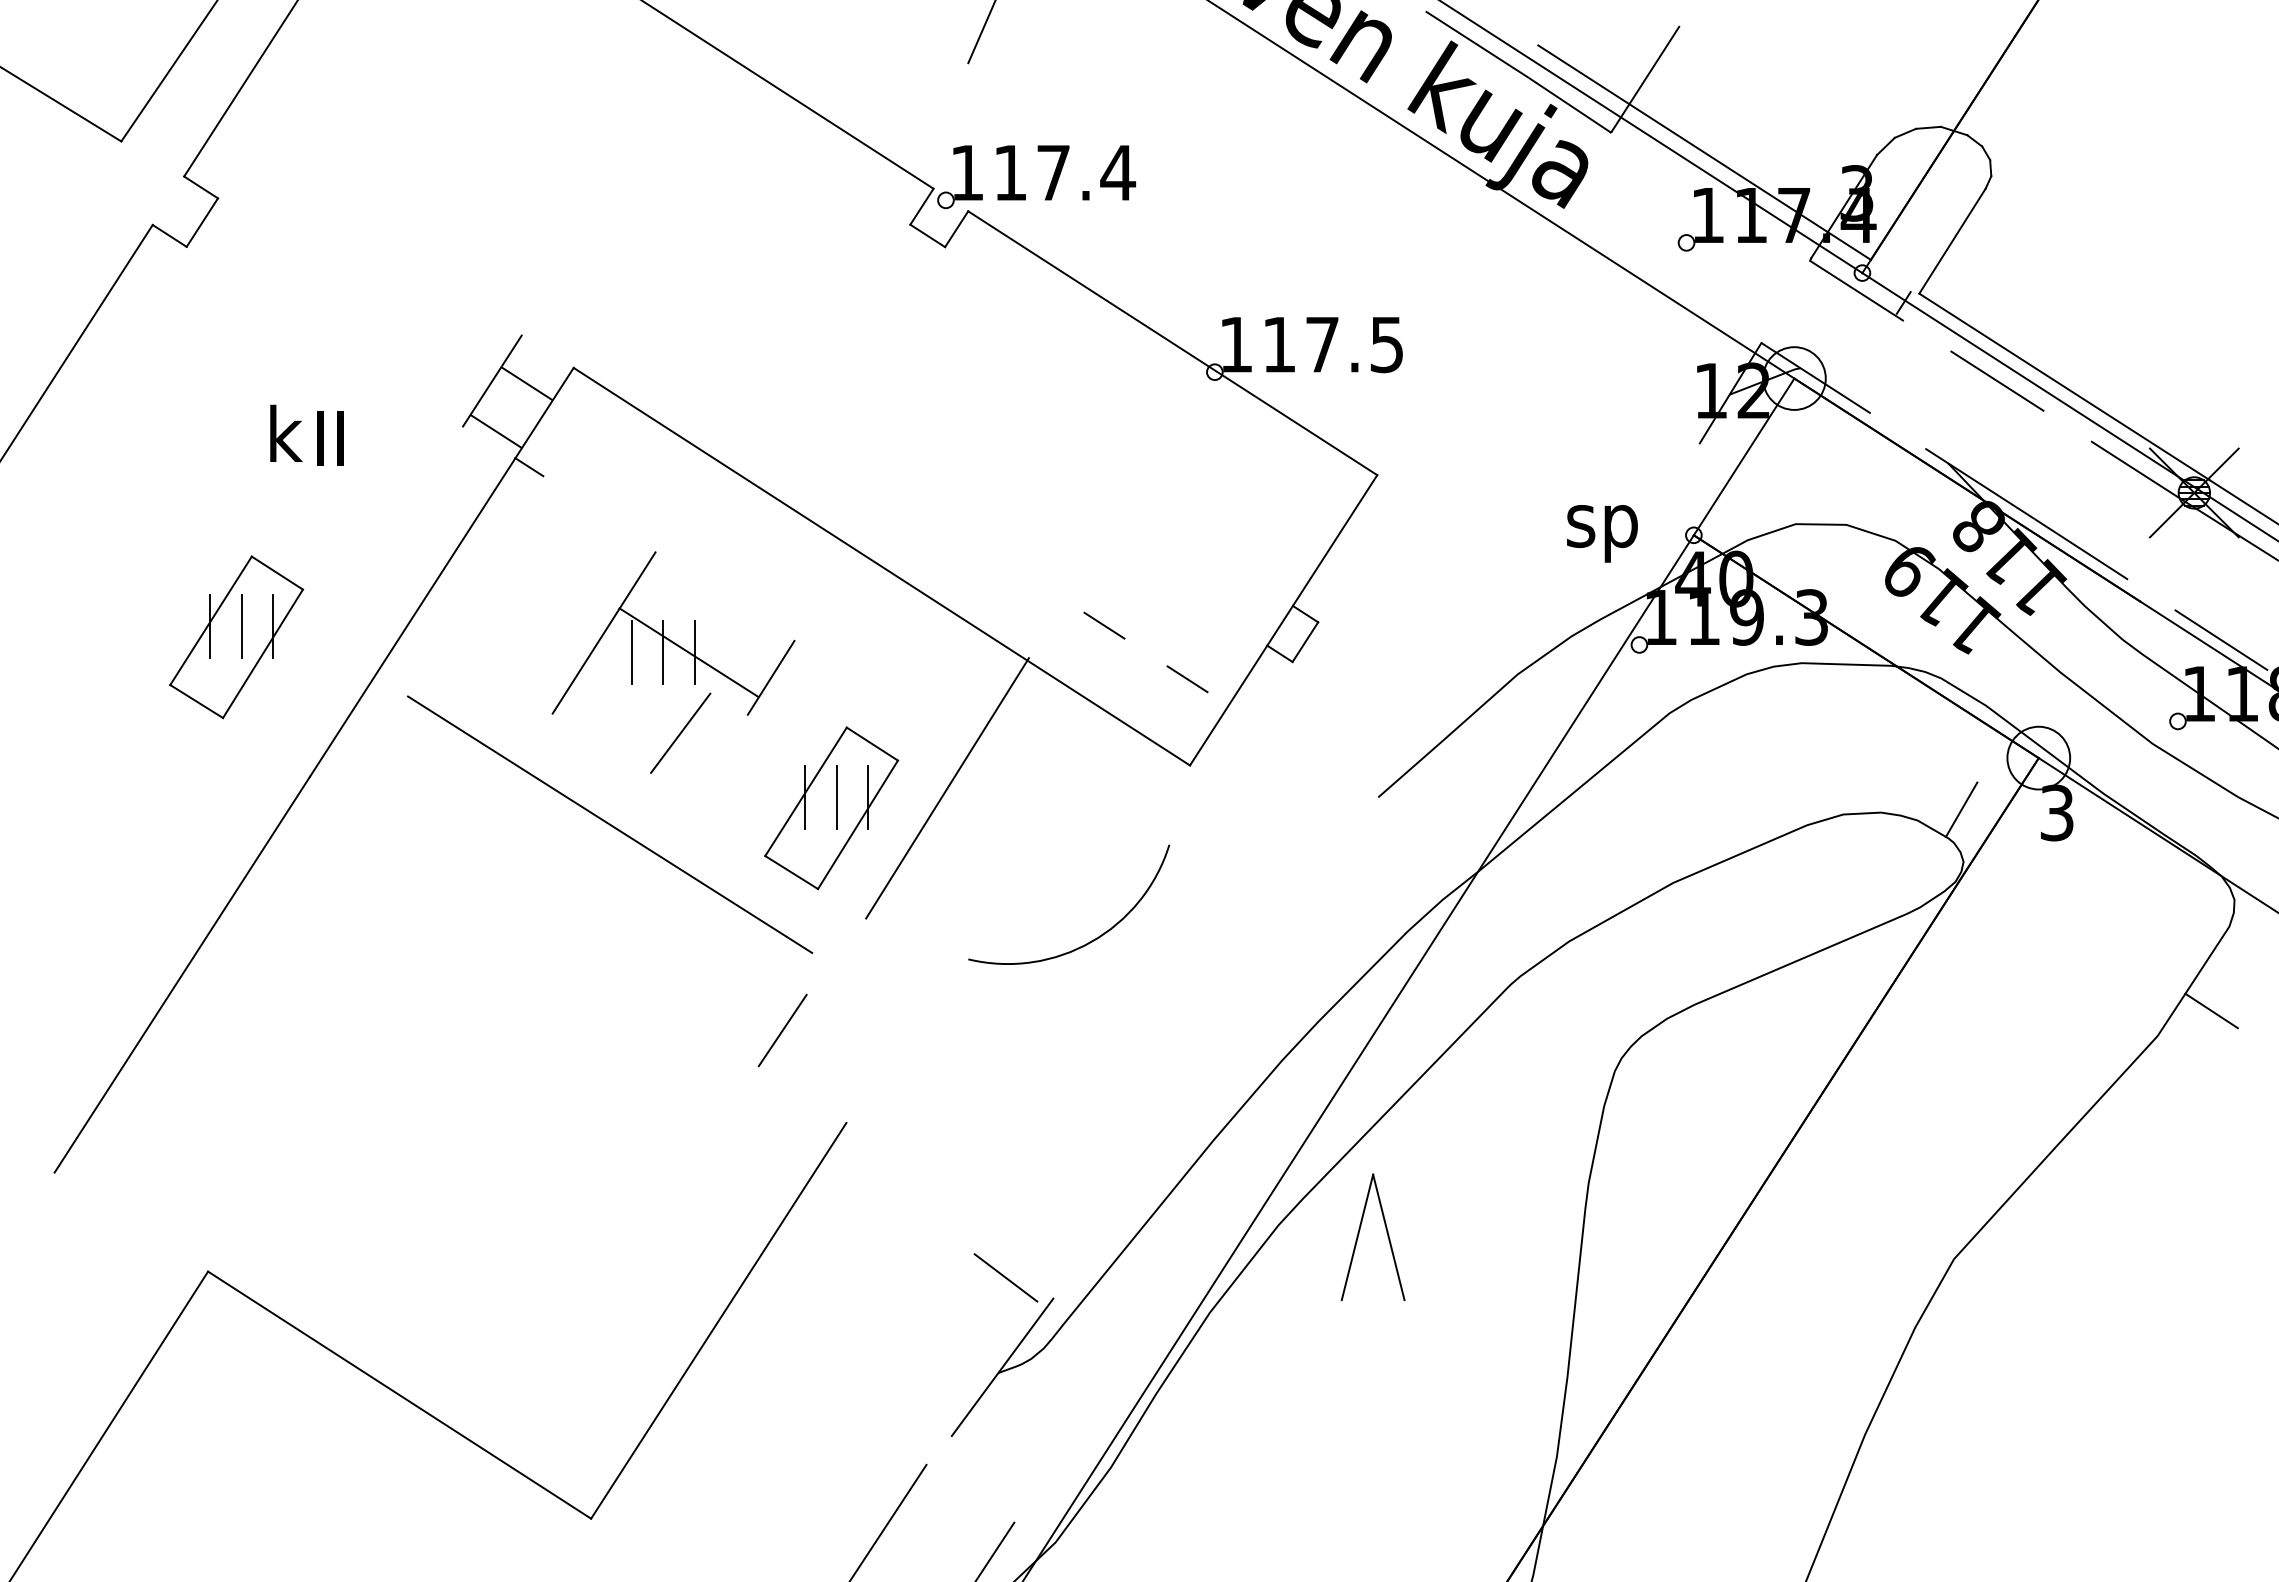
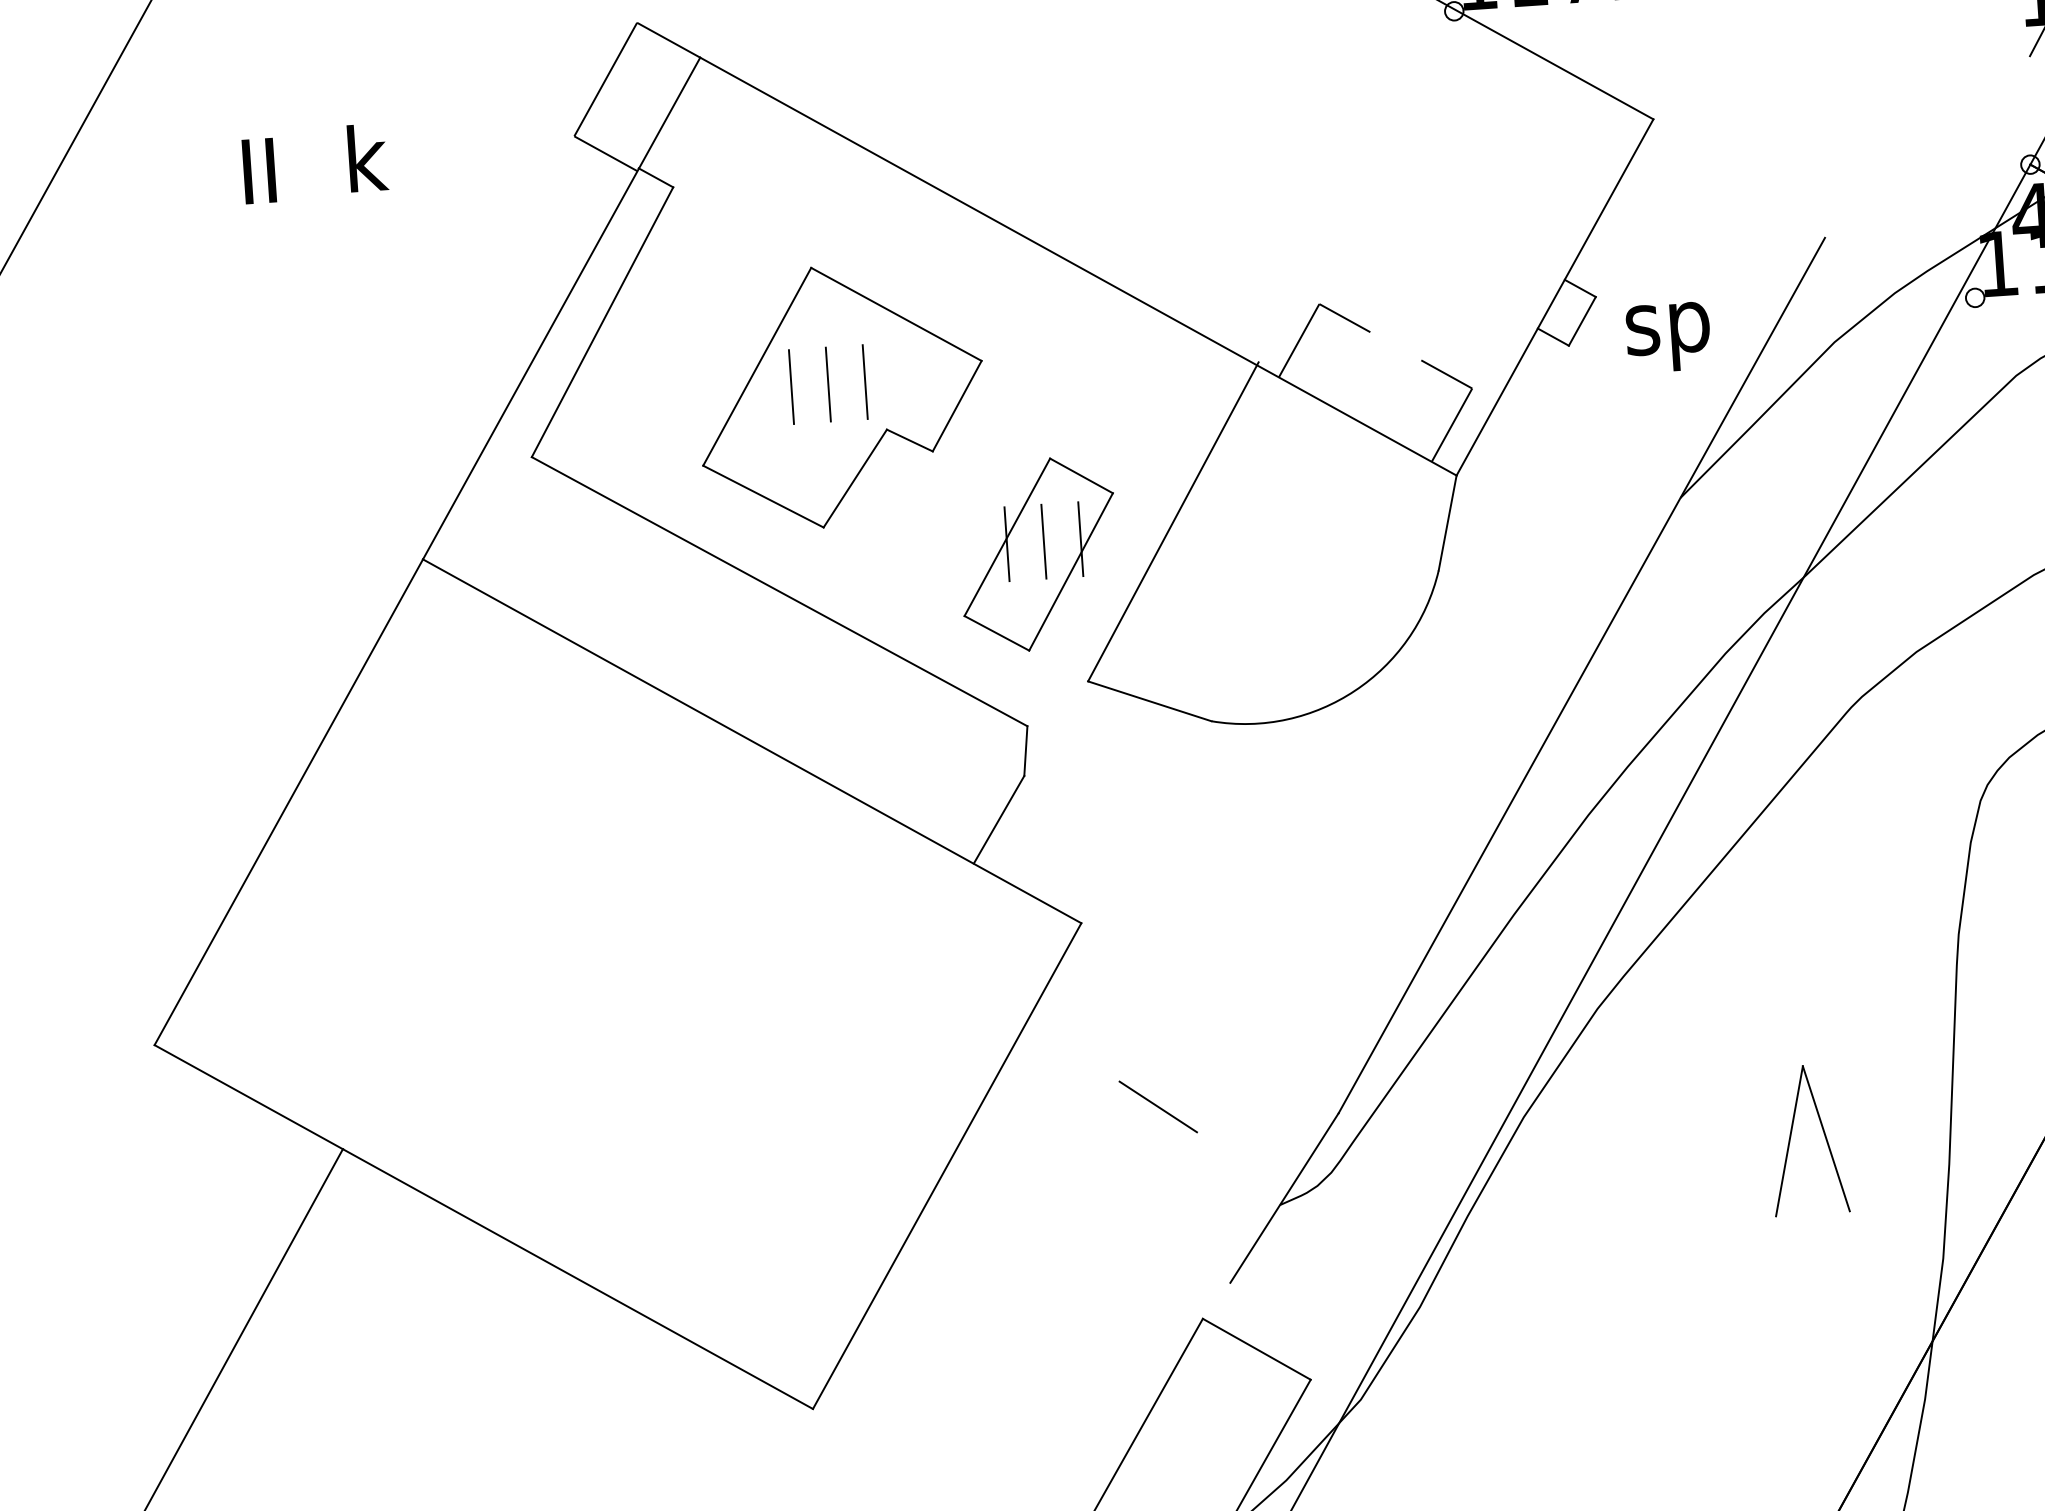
line: (527, 383) -> (606, 153), moved
line: (495, 430) -> (668, 39), moved
text: (330, 438) -> (259, 171), moved
text: (1602, 533) -> (1668, 337), moved
line: (475, 586) -> (602, 322), added
part: (236, 637) -> (325, 401), removed
line: (1064, 642) -> (1299, 341), added
line: (688, 652) -> (895, 314), moved
line: (728, 703) -> (909, 439), added
line: (1188, 722) -> (1451, 425), added
line: (601, 742) -> (762, 495), added
line: (1179, 804) -> (1447, 522), added
line: (917, 938) -> (1150, 700), added
line: (1284, 941) -> (1581, 674), added
line: (577, 949) -> (751, 740), added
line: (809, 973) -> (1025, 750), added
line: (131, 1221) -> (248, 1096), added
part: (1359, 1234) -> (1791, 1137), moved
line: (1005, 1277) -> (1157, 1106), moved
line: (970, 1493) -> (1256, 1348), added

